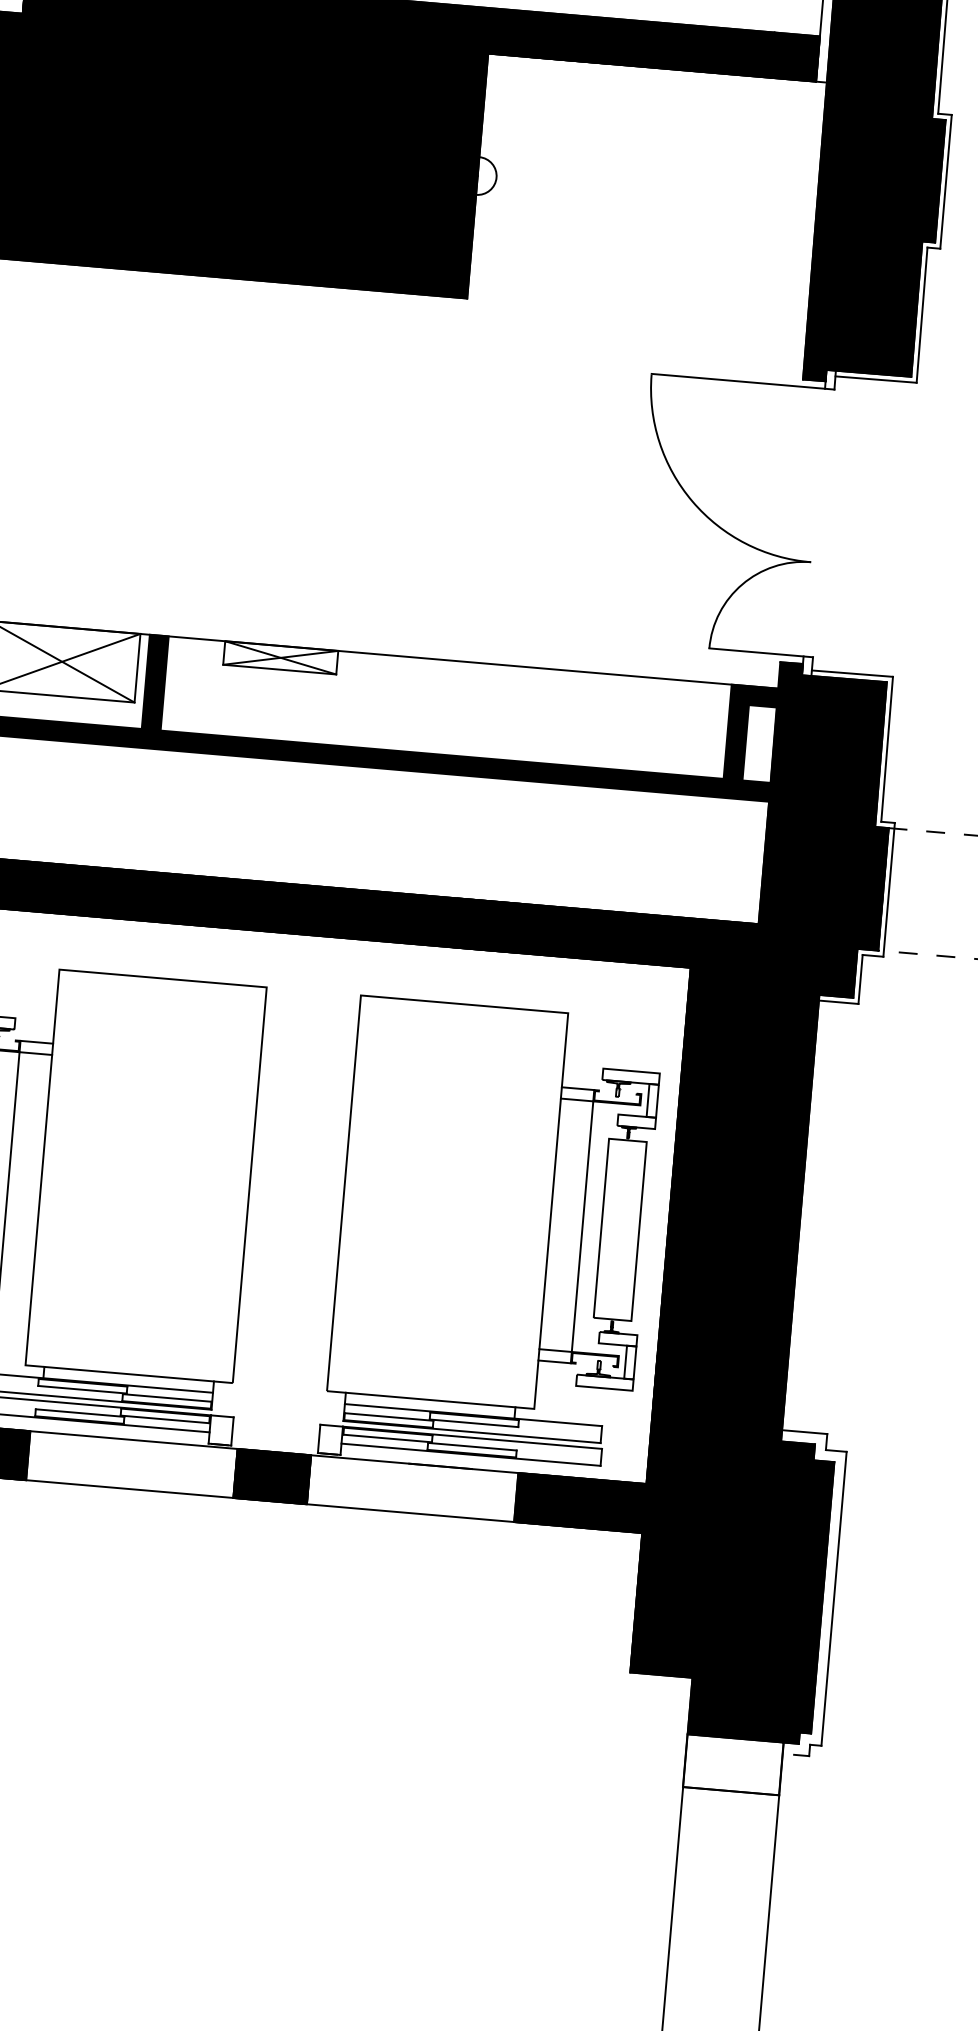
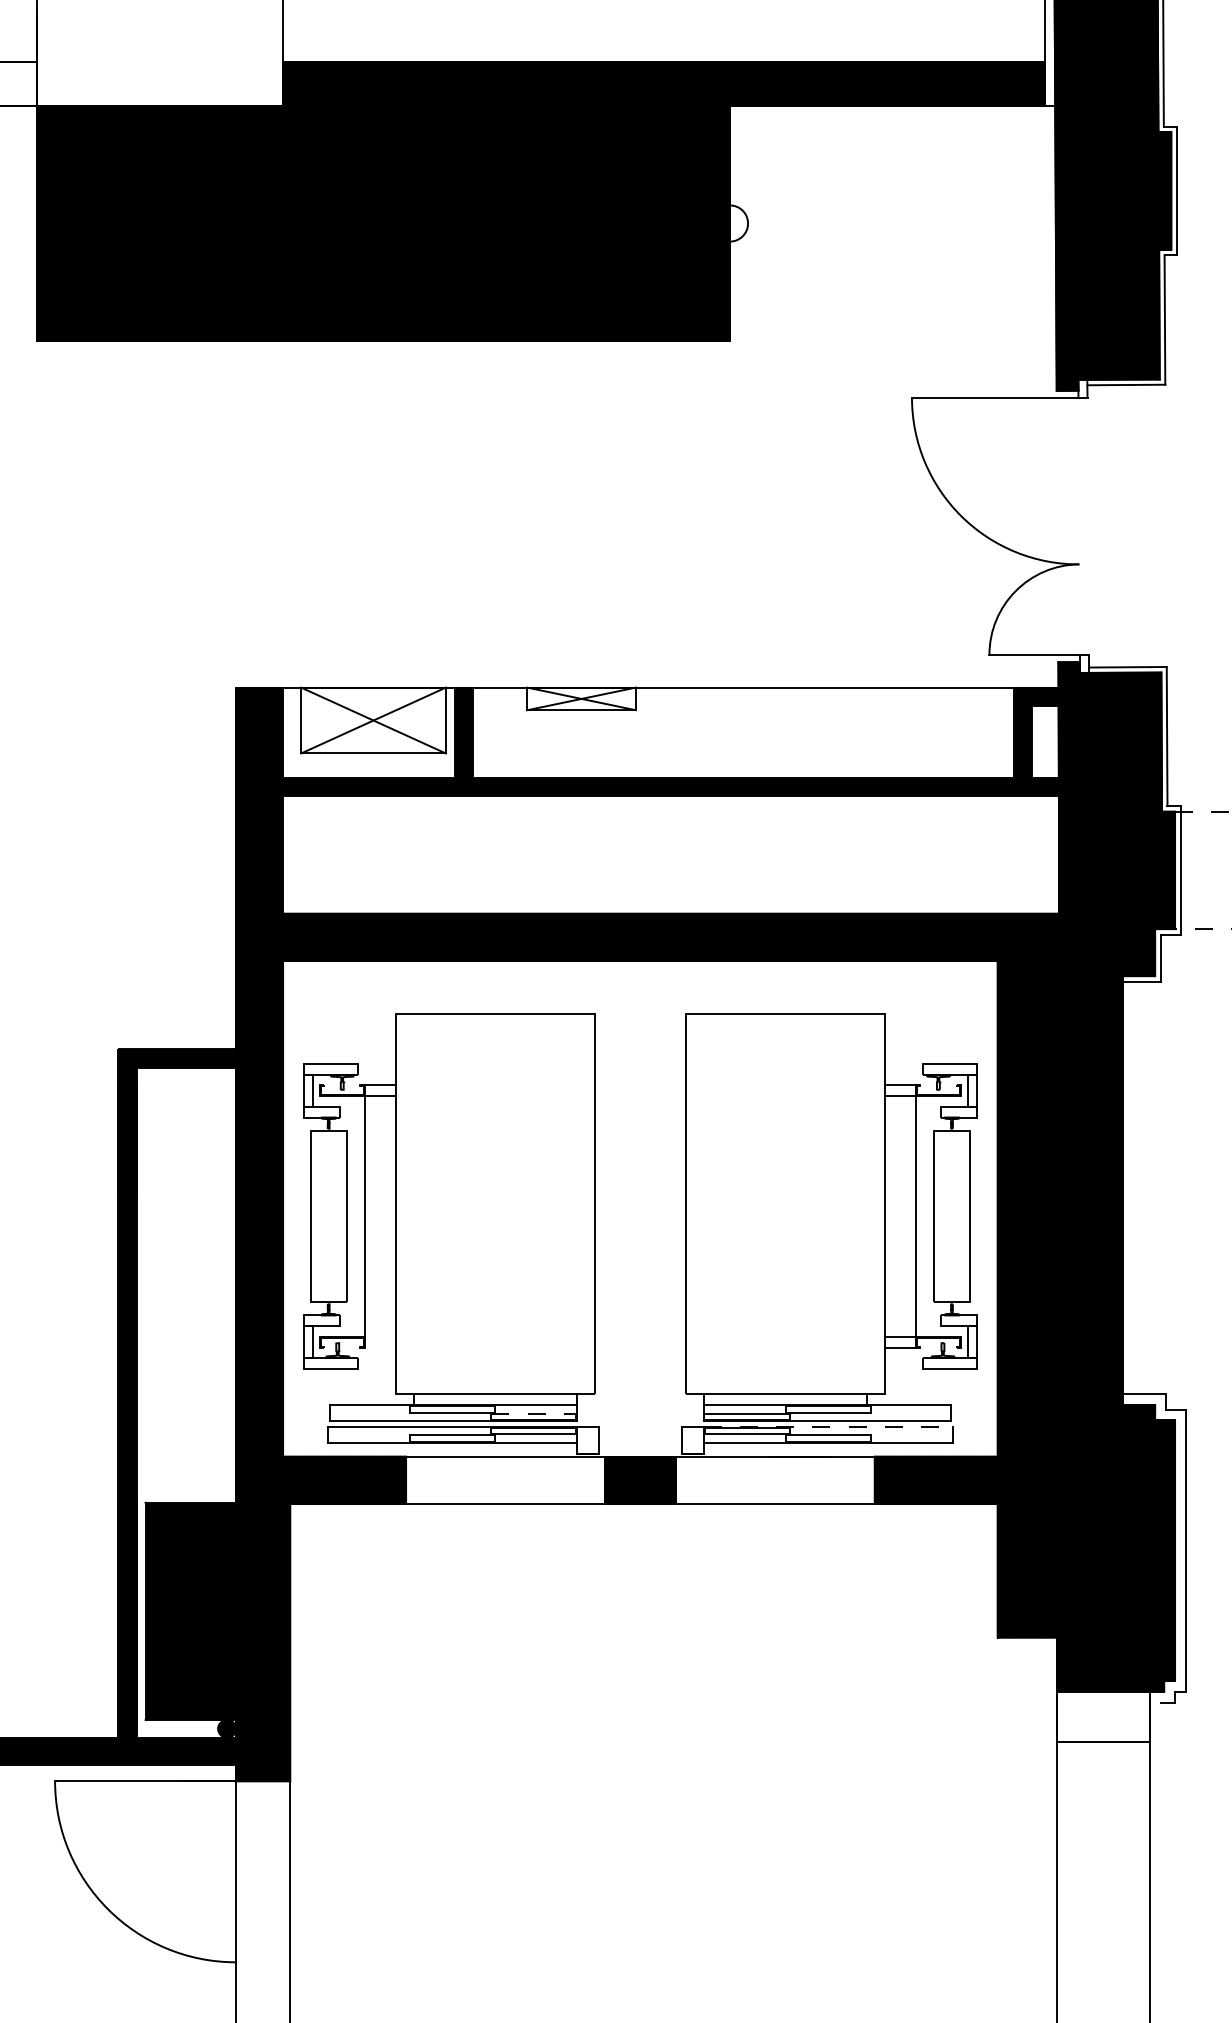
line: (166, 1397) -> (533, 1413), solid -> dashed
line: (472, 1437) -> (828, 1426), solid -> dashed

